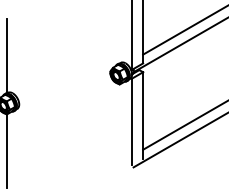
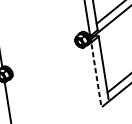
line: (131, 121) -> (95, 73), solid -> dashed

